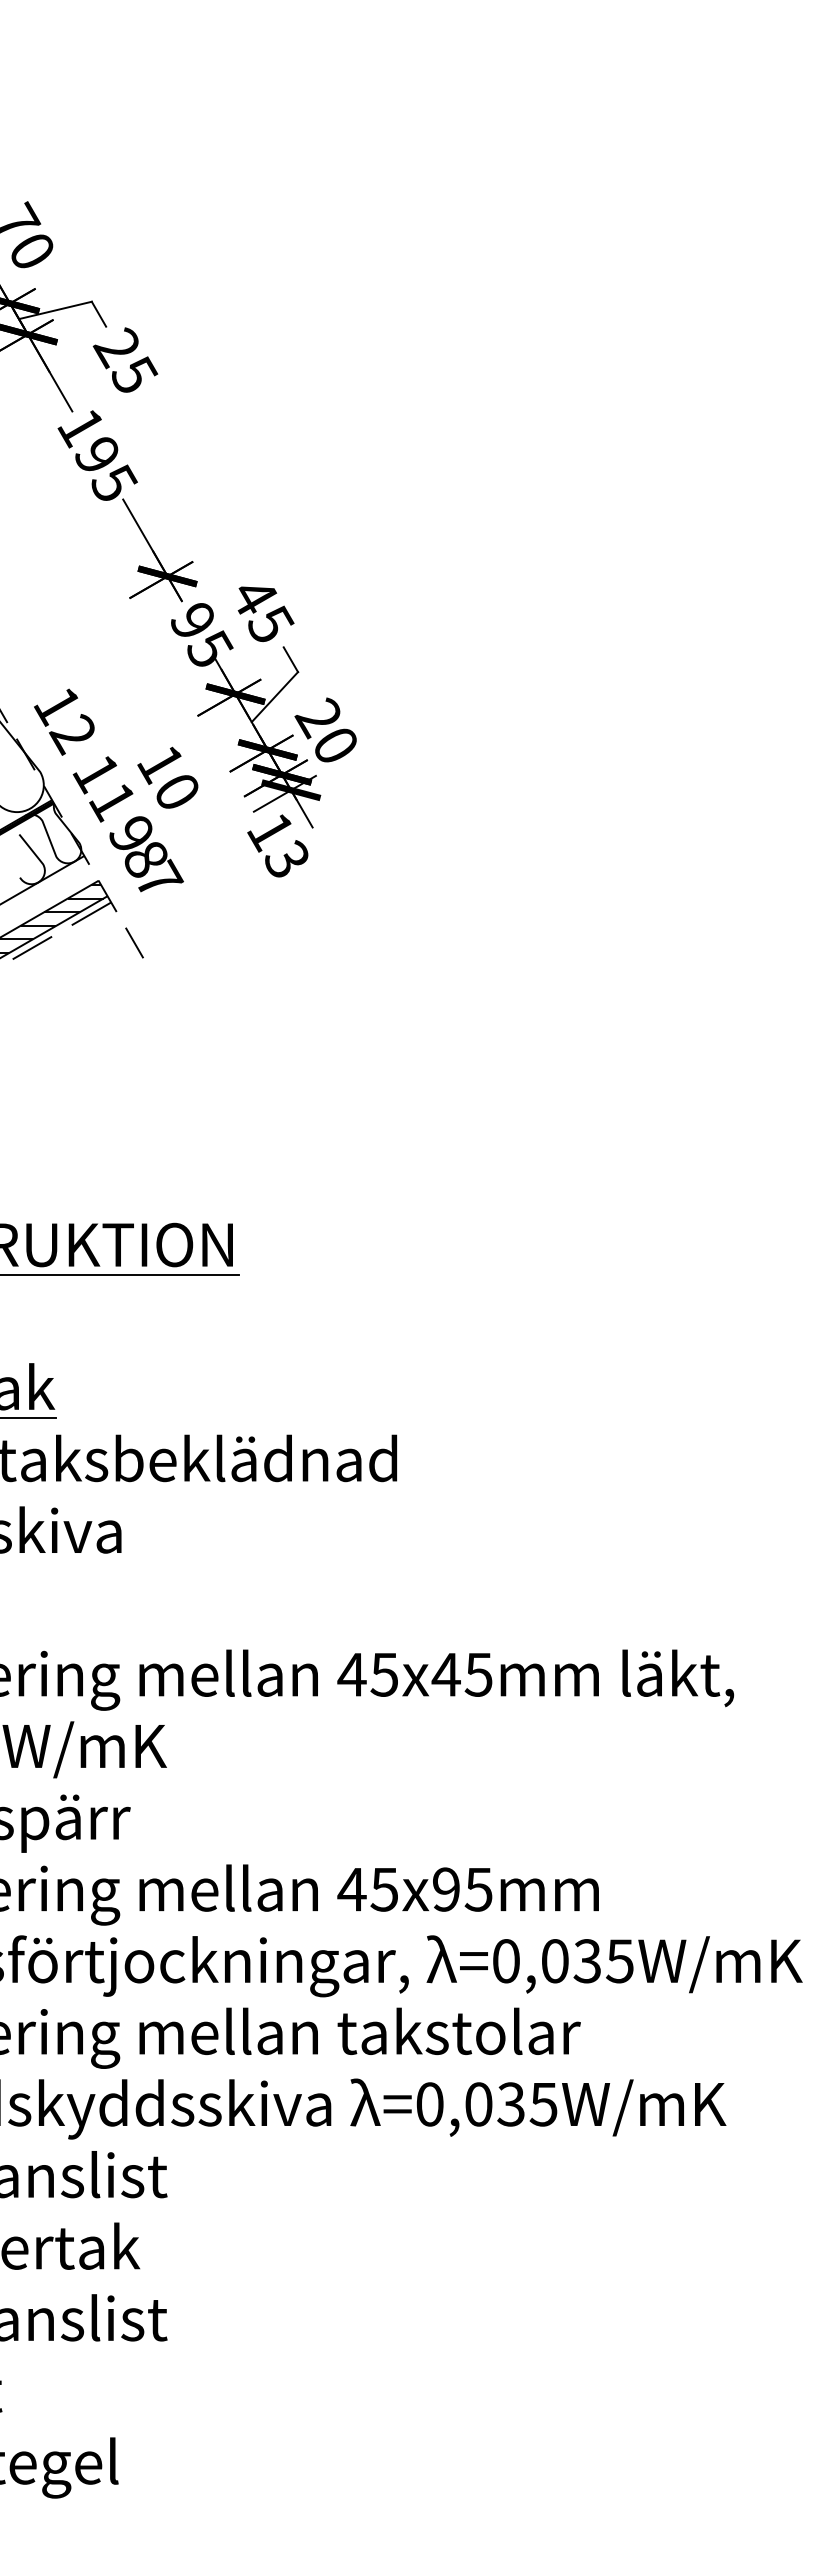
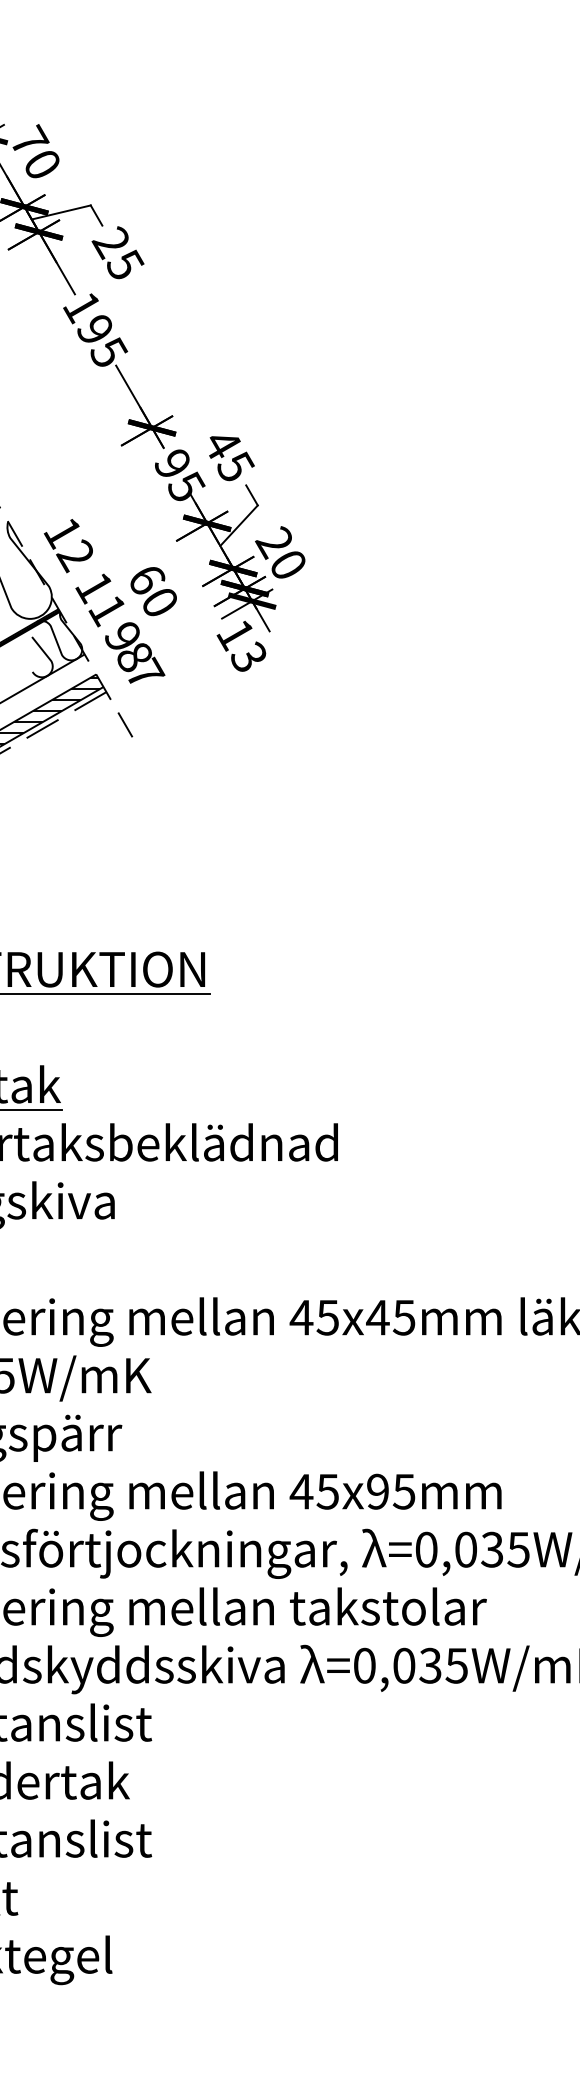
text: (160, 765) -> (146, 581), 10 -> 60

